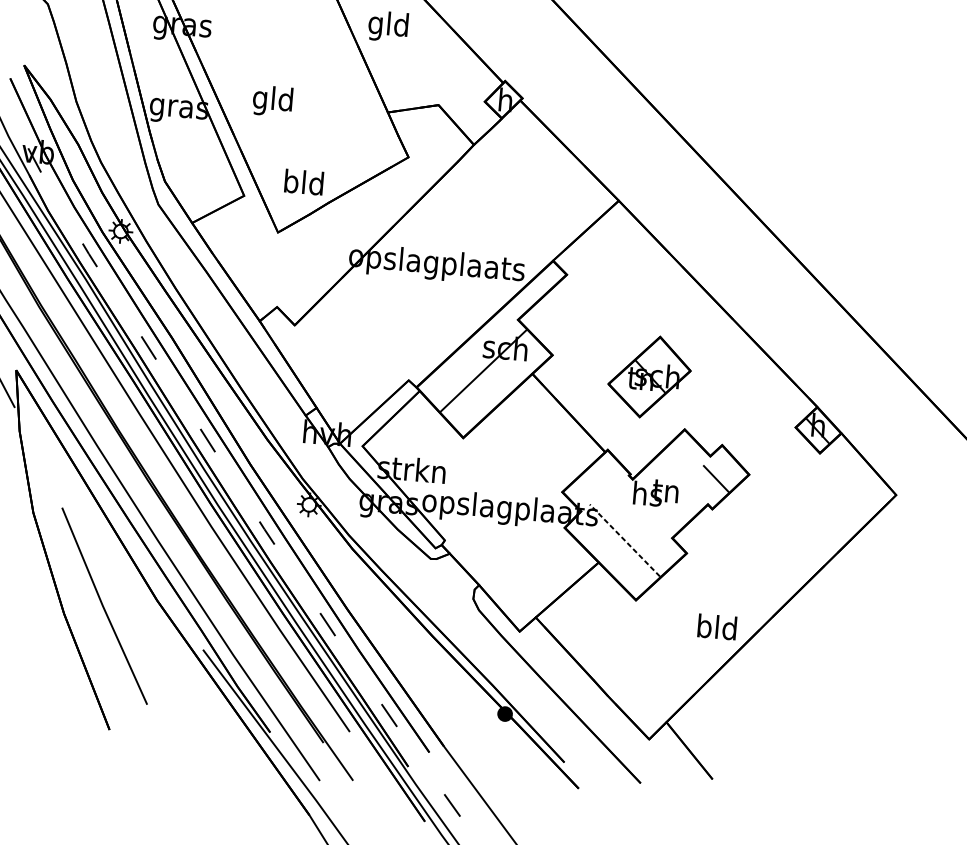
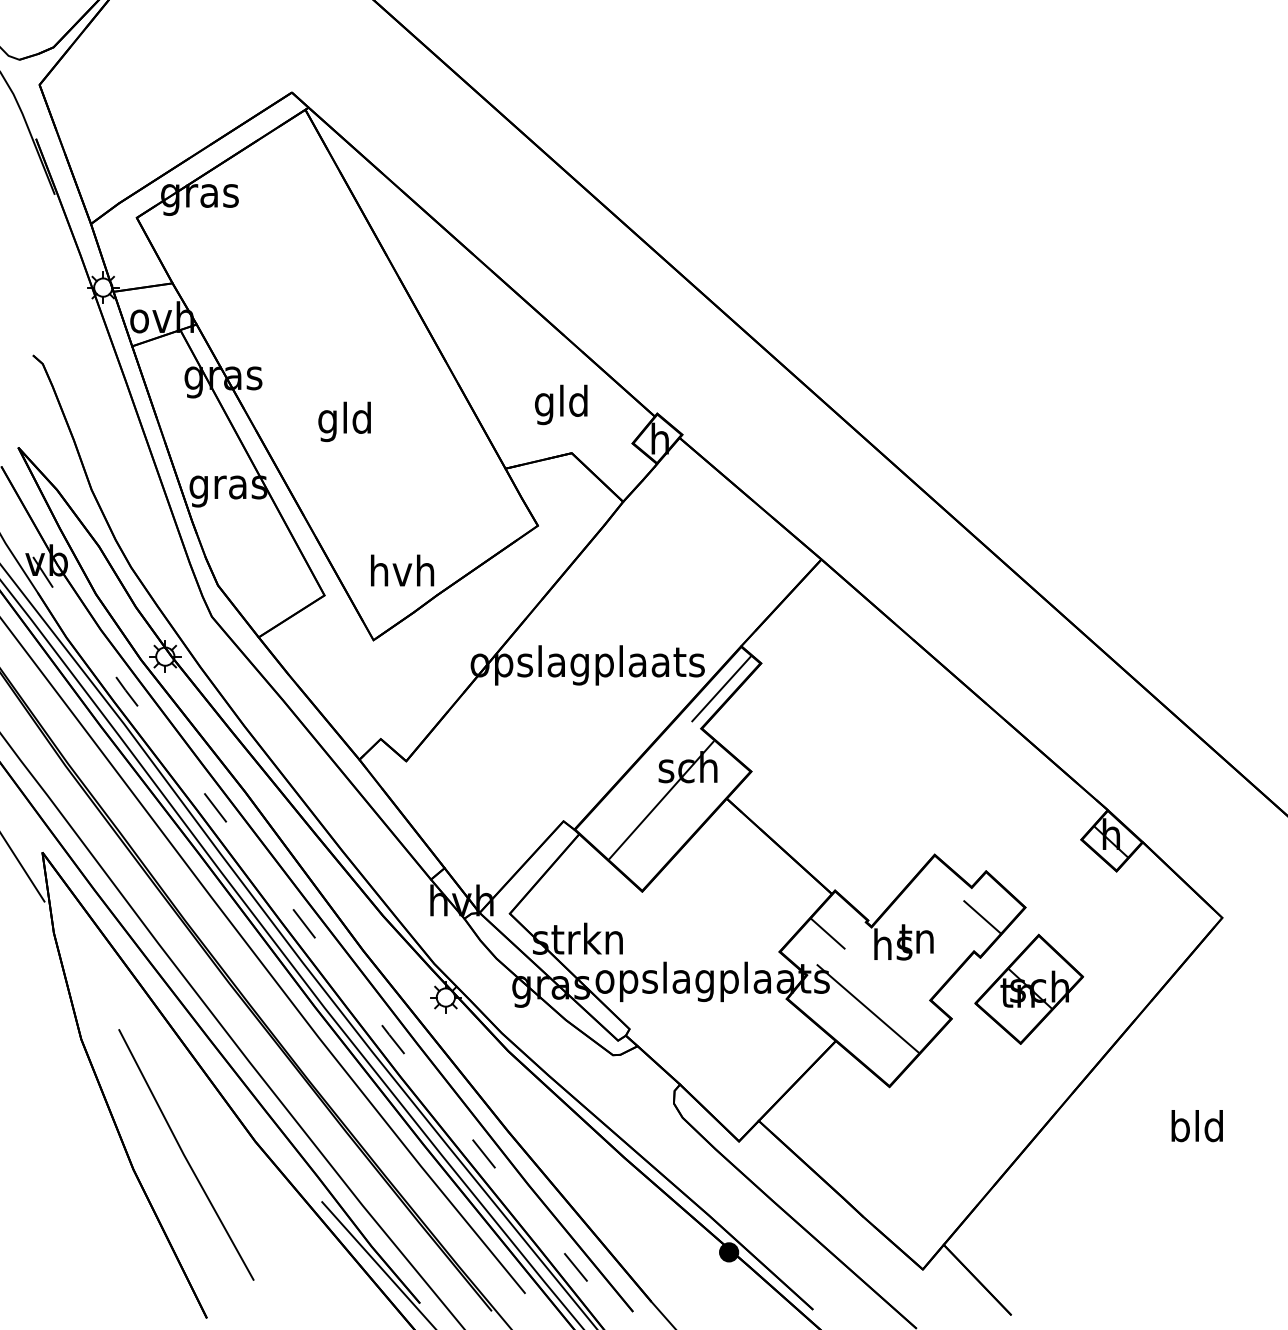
text: (388, 26) -> (561, 404), moved
text: (272, 100) -> (344, 421), moved
text: (304, 182) -> (402, 570), bld -> hvh
line: (535, 291) -> (721, 688), added
part: (649, 376) -> (1029, 988), moved
line: (599, 481) -> (827, 933), added
line: (625, 540) -> (868, 1008), dashed -> solid
text: (716, 627) -> (1196, 1126), moved

